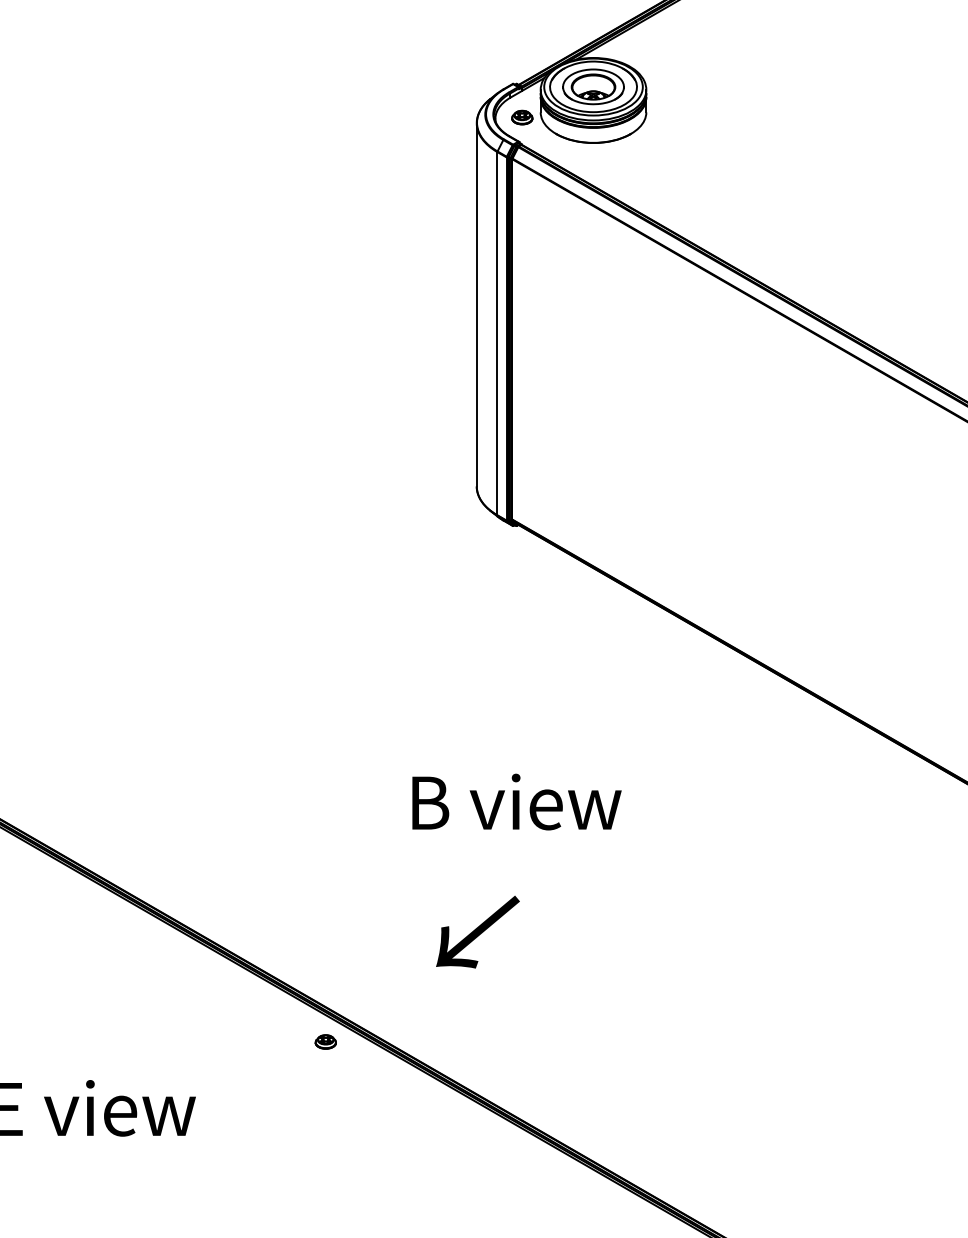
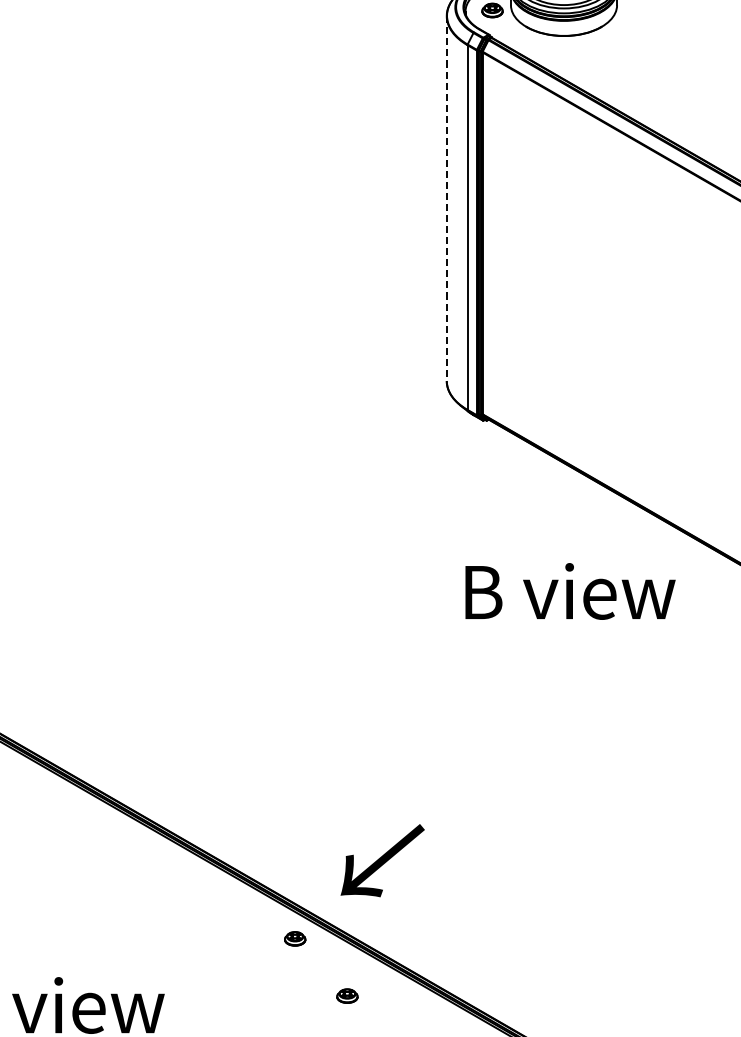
line: (476, 304) -> (446, 198), solid -> dashed
text: (516, 801) -> (570, 590), moved
text: (477, 931) -> (382, 860), moved
part: (377, 1098) -> (347, 995), added

